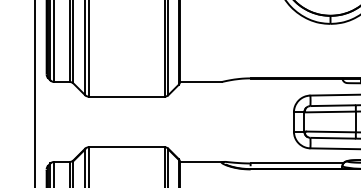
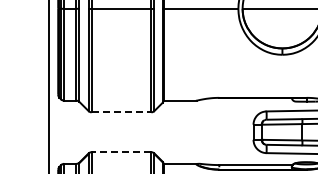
line: (126, 96) -> (121, 112), solid -> dashed
line: (126, 147) -> (121, 152), solid -> dashed

